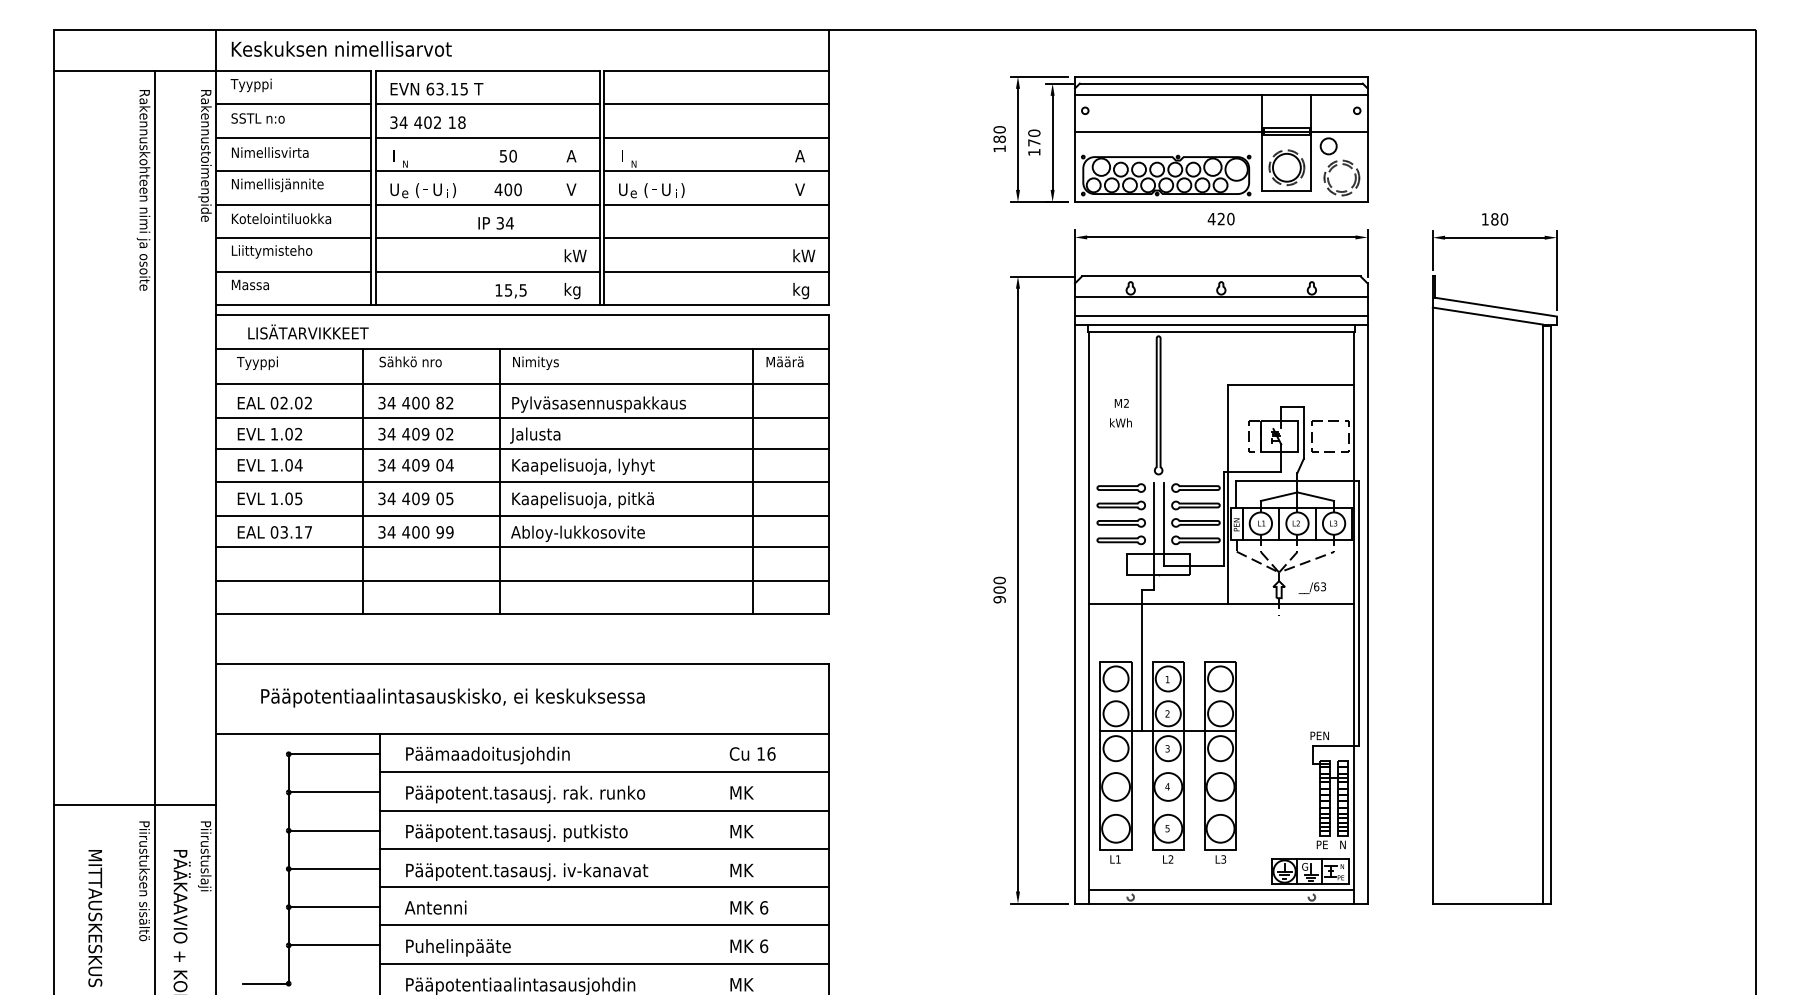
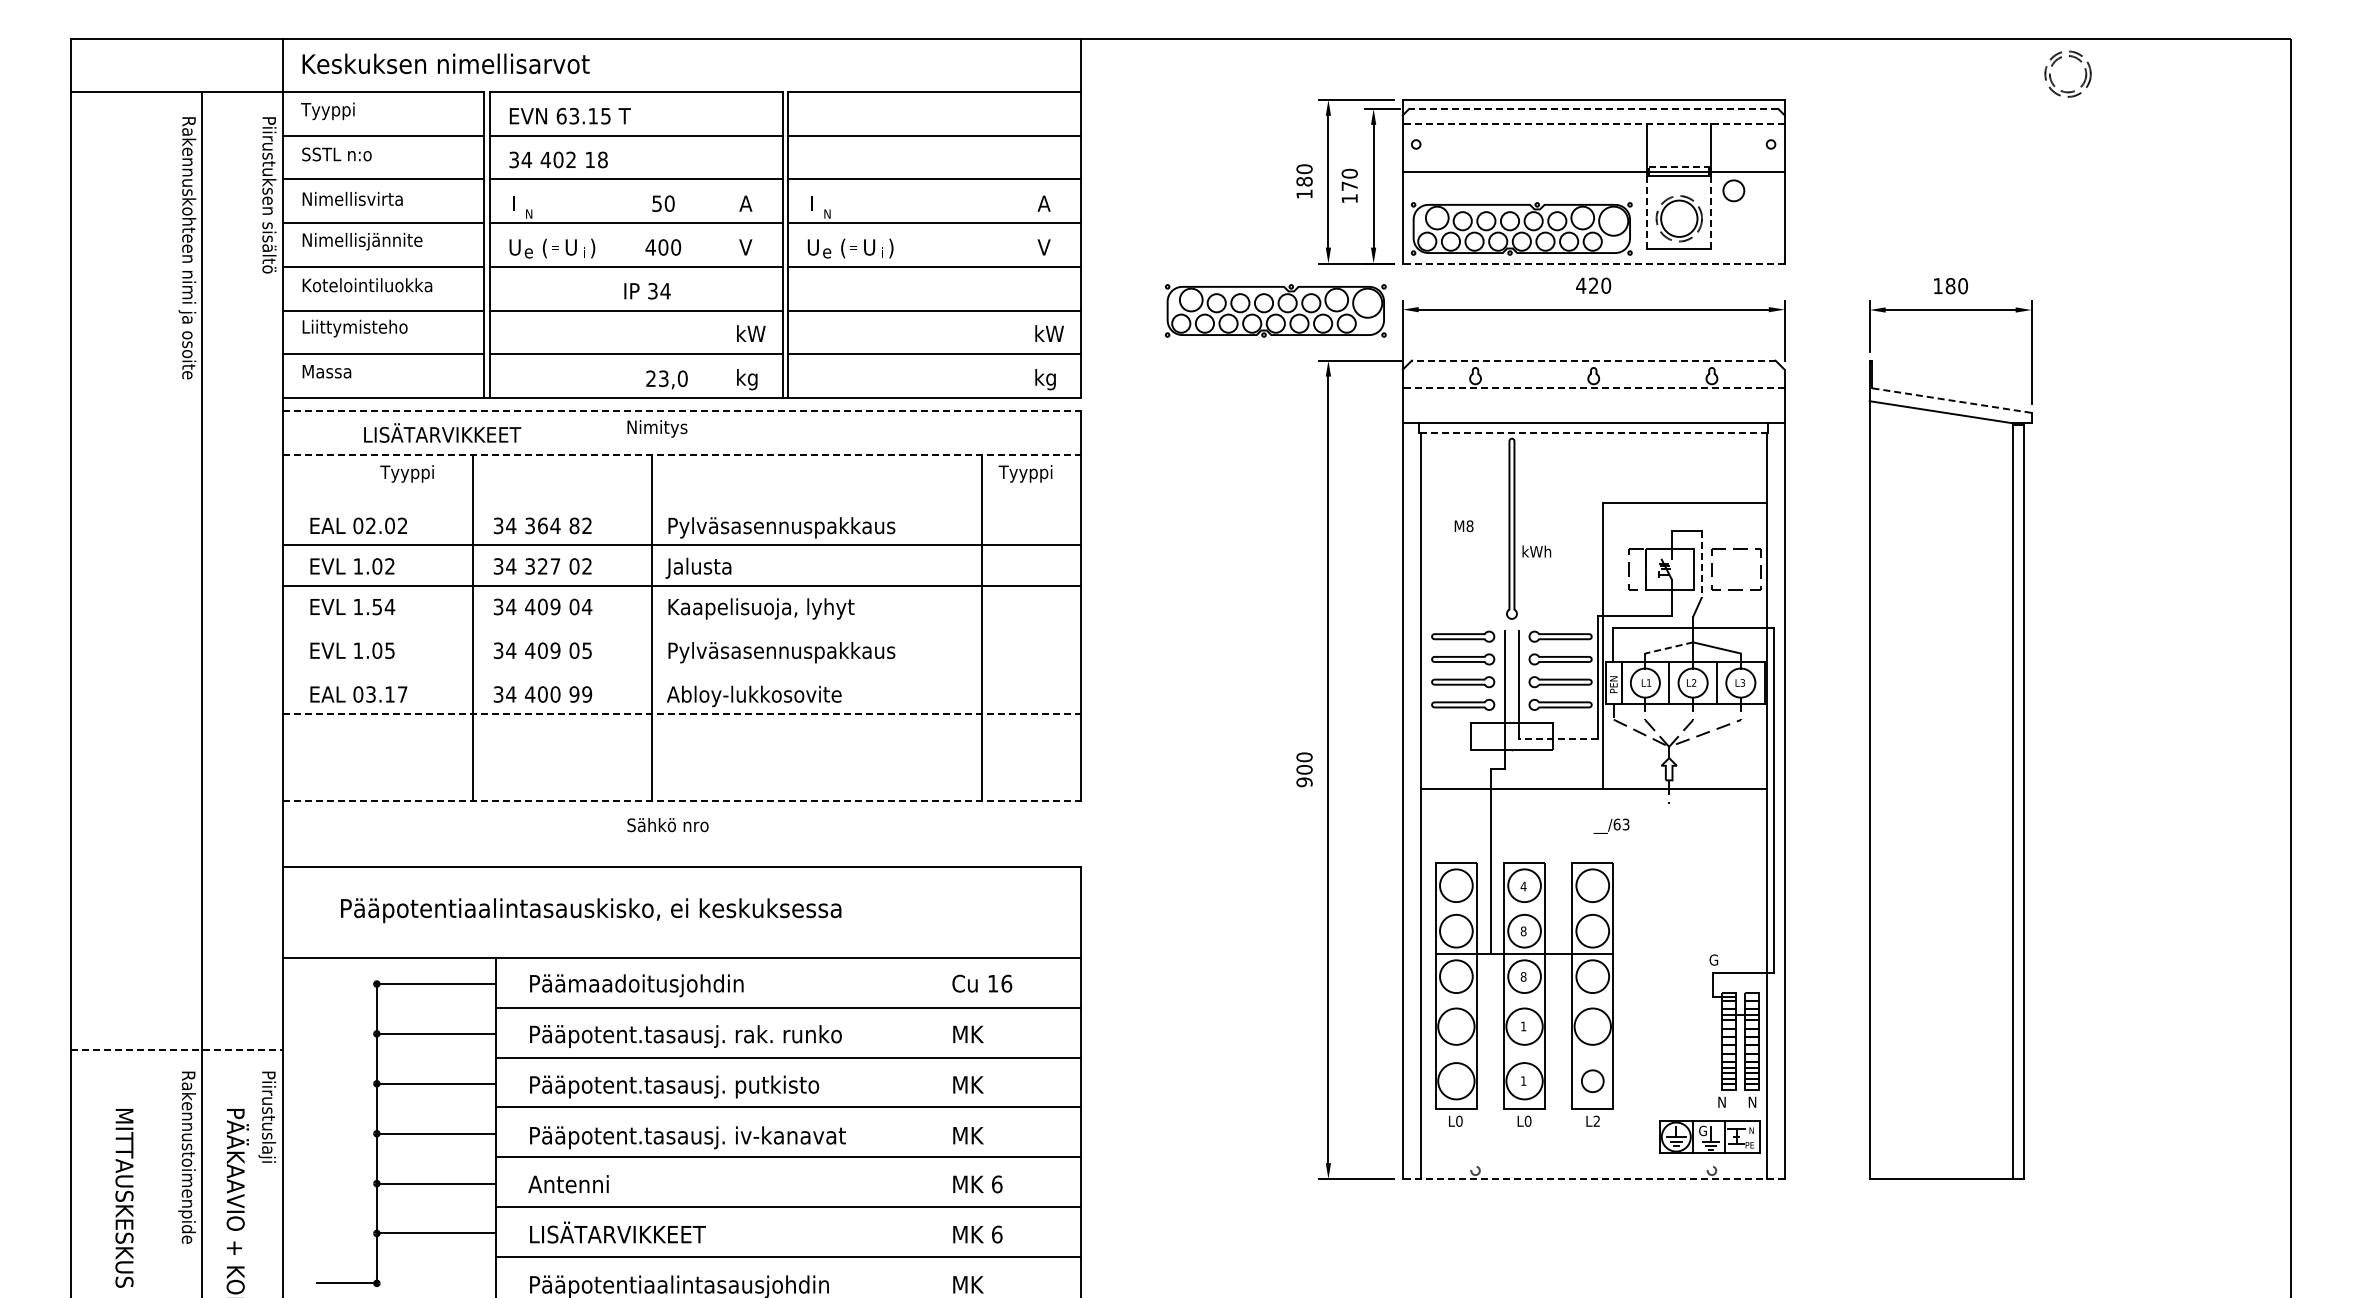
line: (1221, 83) -> (1593, 108), solid -> dashed
line: (1221, 94) -> (1593, 123), solid -> dashed
line: (1287, 128) -> (1679, 167), solid -> dashed
text: (204, 156) -> (267, 204), Rakennustoimenpide -> Piirustuksen sisältö^J
line: (1262, 162) -> (1647, 212), solid -> dashed
line: (1311, 162) -> (1711, 212), solid -> dashed
part: (1335, 166) -> (2059, 59), moved
line: (1221, 202) -> (1593, 263), solid -> dashed
part: (977, 238) -> (1275, 310), added
line: (1221, 276) -> (1593, 360), solid -> dashed
text: (510, 290) -> (666, 378), 15,5 -> 23,0
line: (1221, 297) -> (1593, 387), solid -> dashed
line: (1495, 307) -> (1951, 400), solid -> dashed
line: (522, 314) -> (682, 410), solid -> dashed
line: (1221, 316) -> (1593, 412), removed
text: (308, 331) -> (442, 432), moved
line: (1221, 332) -> (1593, 433), solid -> dashed
line: (522, 349) -> (682, 455), solid -> dashed
text: (257, 362) -> (406, 473), moved
text: (410, 362) -> (667, 825), moved
text: (535, 362) -> (657, 428), moved
text: (785, 362) -> (1025, 473), Määrä -> Tyyppi
line: (522, 384) -> (681, 501), removed
text: (415, 402) -> (542, 525), 400 -> 364
text: (1126, 403) -> (1469, 526), M2 -> M8
text: (1120, 422) -> (1536, 551), moved
line: (1303, 432) -> (1701, 564), solid -> dashed
text: (415, 434) -> (542, 566), 409 -> 327
text: (289, 464) -> (377, 606), 1.04 -> 1.54
line: (522, 482) -> (681, 629), removed
line: (1279, 496) -> (1669, 647), solid -> dashed
text: (599, 500) -> (782, 652), Kaapelisuoja, pitkä -> Pylväsasennuspakkaus
line: (522, 516) -> (681, 673), removed
line: (522, 546) -> (682, 713), solid -> dashed
line: (1194, 566) -> (1558, 738), solid -> dashed
line: (522, 580) -> (681, 757), removed
text: (1312, 587) -> (1611, 825), moved
line: (522, 614) -> (682, 801), solid -> dashed
text: (1167, 679) -> (1523, 886), 1 -> 4
text: (1167, 714) -> (1523, 931), 2 -> 8
text: (1319, 735) -> (1721, 959), PEN -> G
text: (1167, 748) -> (1523, 976), 3 -> 8
text: (1167, 786) -> (1523, 1026), 4 -> 1
line: (135, 805) -> (176, 1050), solid -> dashed
text: (1167, 828) -> (1523, 1080), 5 -> 1
circle: (1220, 828) -> (1592, 1081), size x0.6
text: (1322, 844) -> (1725, 1101), PE -> N
text: (1118, 858) -> (1459, 1120), L1 -> L0
text: (1170, 858) -> (1527, 1120), L2 -> L0
text: (1223, 859) -> (1596, 1121), L3 -> L2
text: (142, 887) -> (186, 1158), Piirustuksen sisältö^J -> Rakennustoimenpide
line: (1221, 889) -> (1593, 1160), removed
line: (1221, 904) -> (1593, 1179), solid -> dashed
text: (473, 946) -> (618, 1234), Puhelinpääte -> LISÄTARVIKKEET

